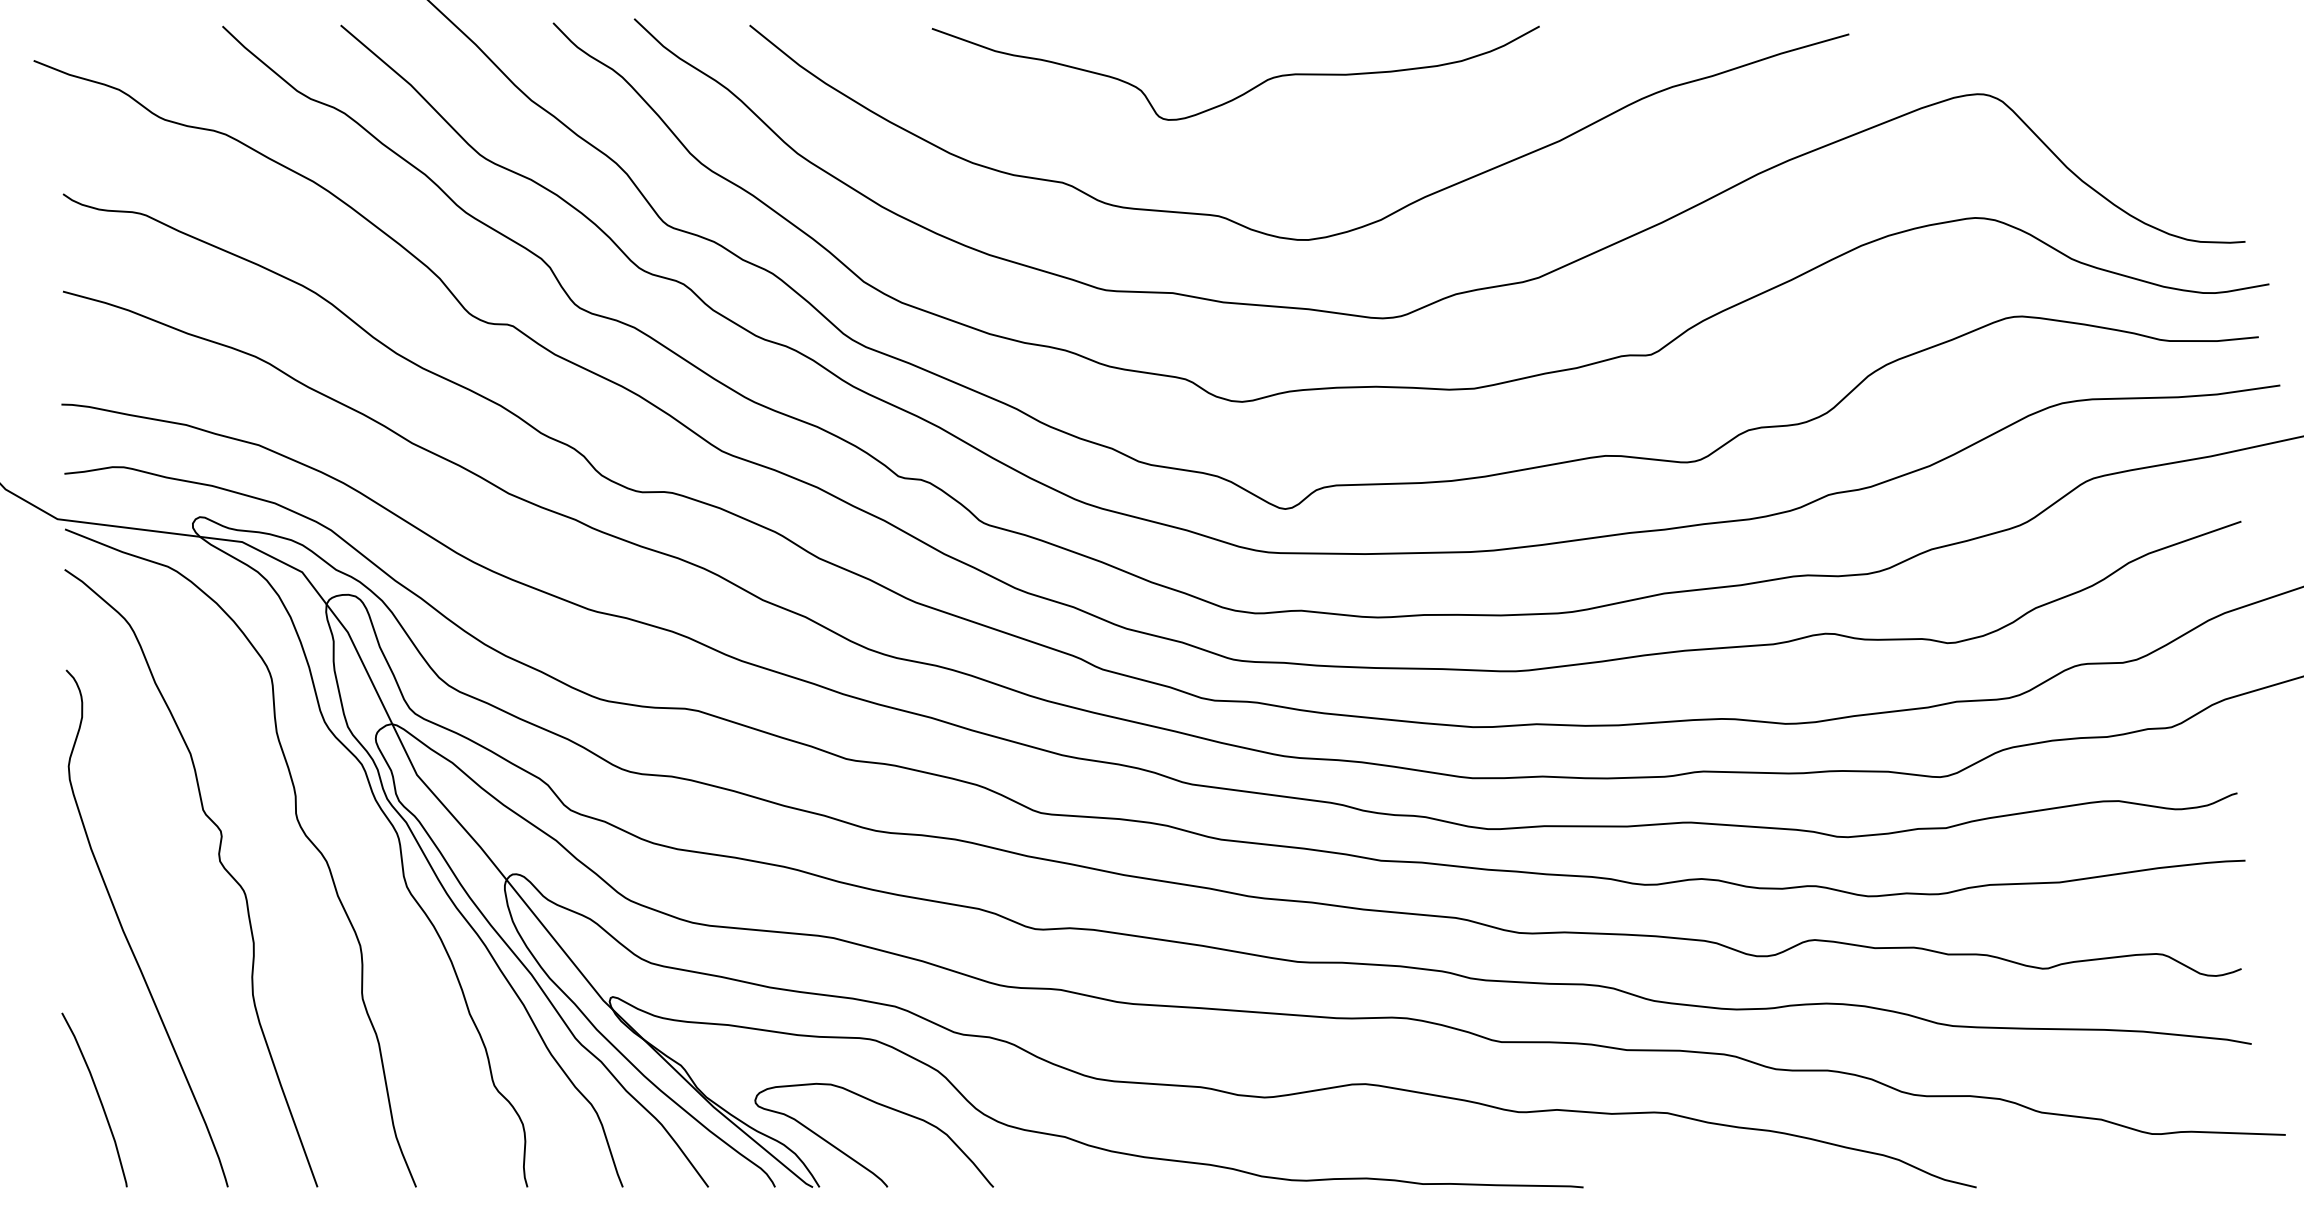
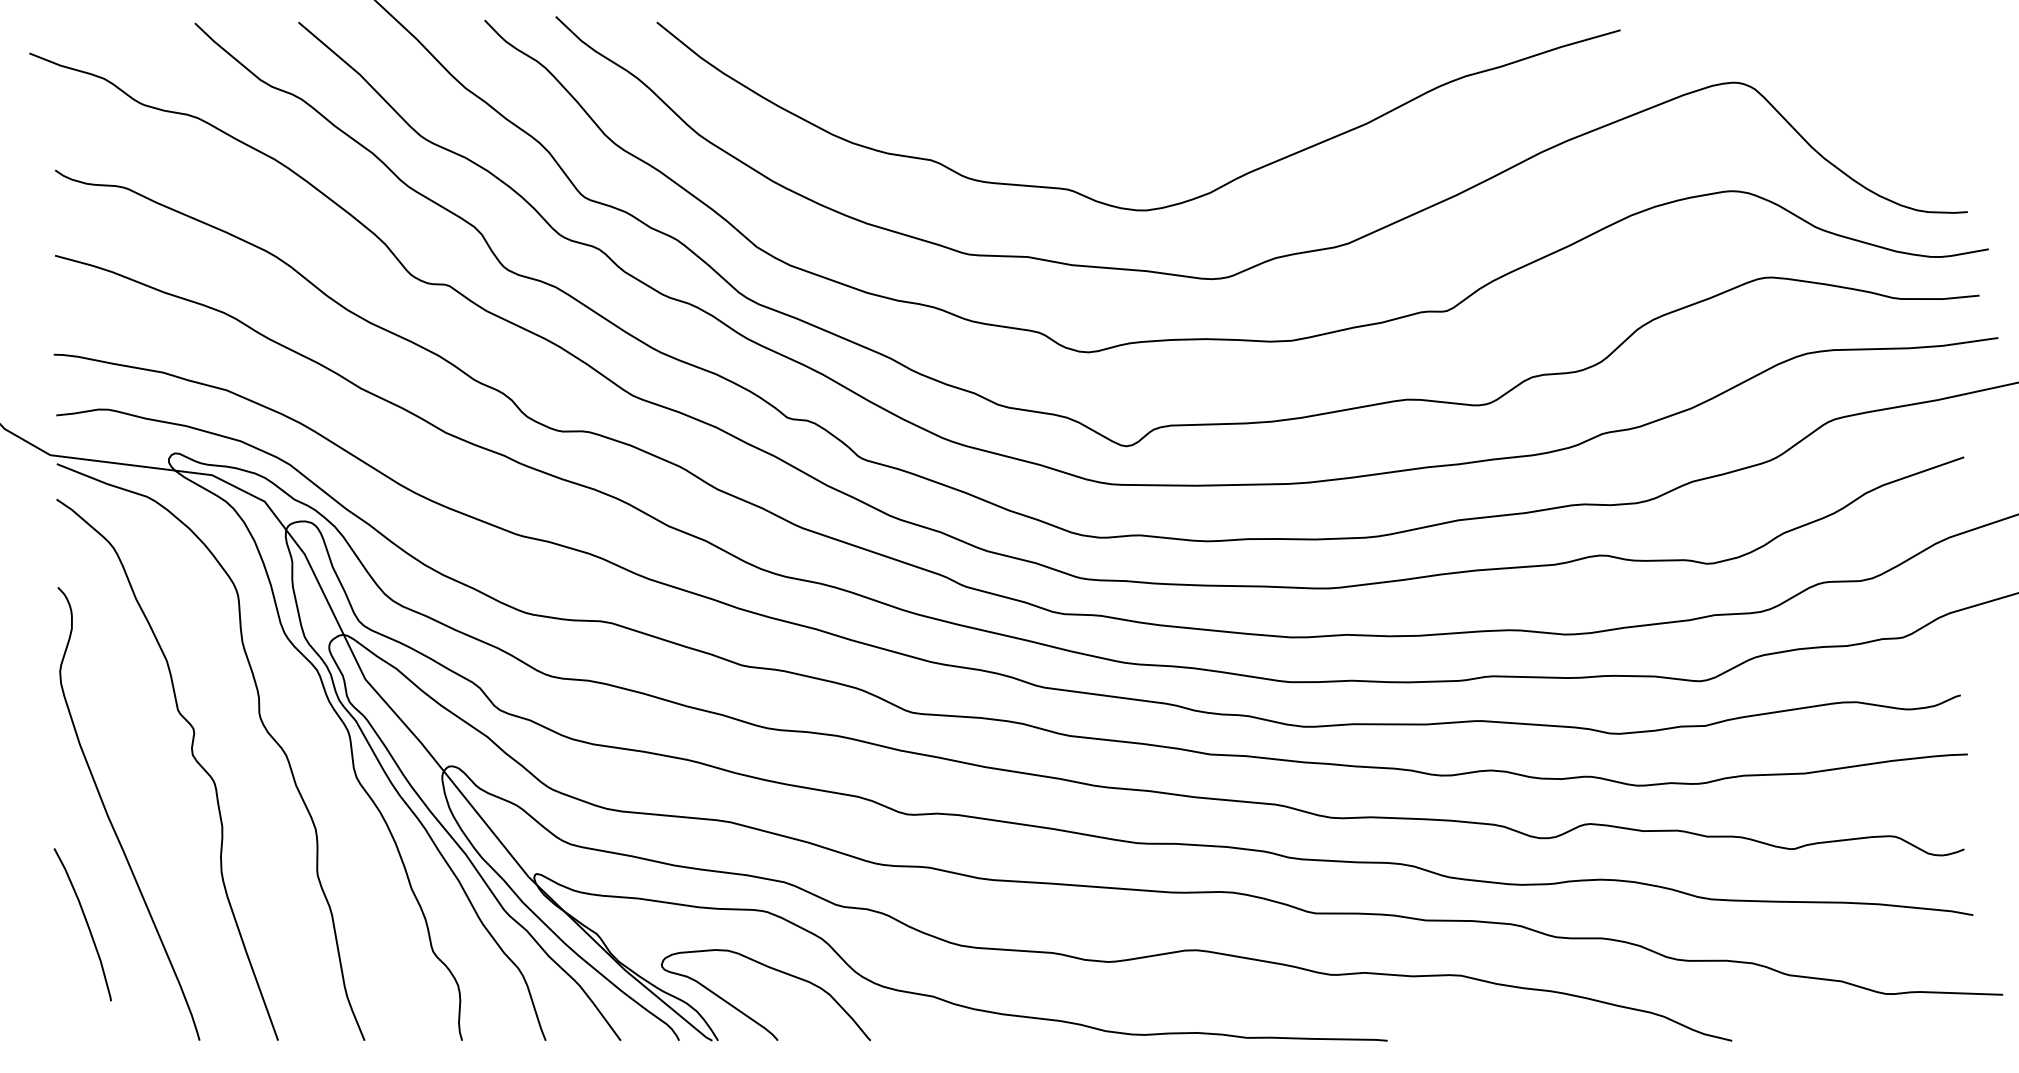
curve: (1247, 90) -> (1093, 79), removed
curve: (98, 1098) -> (86, 923), moved

